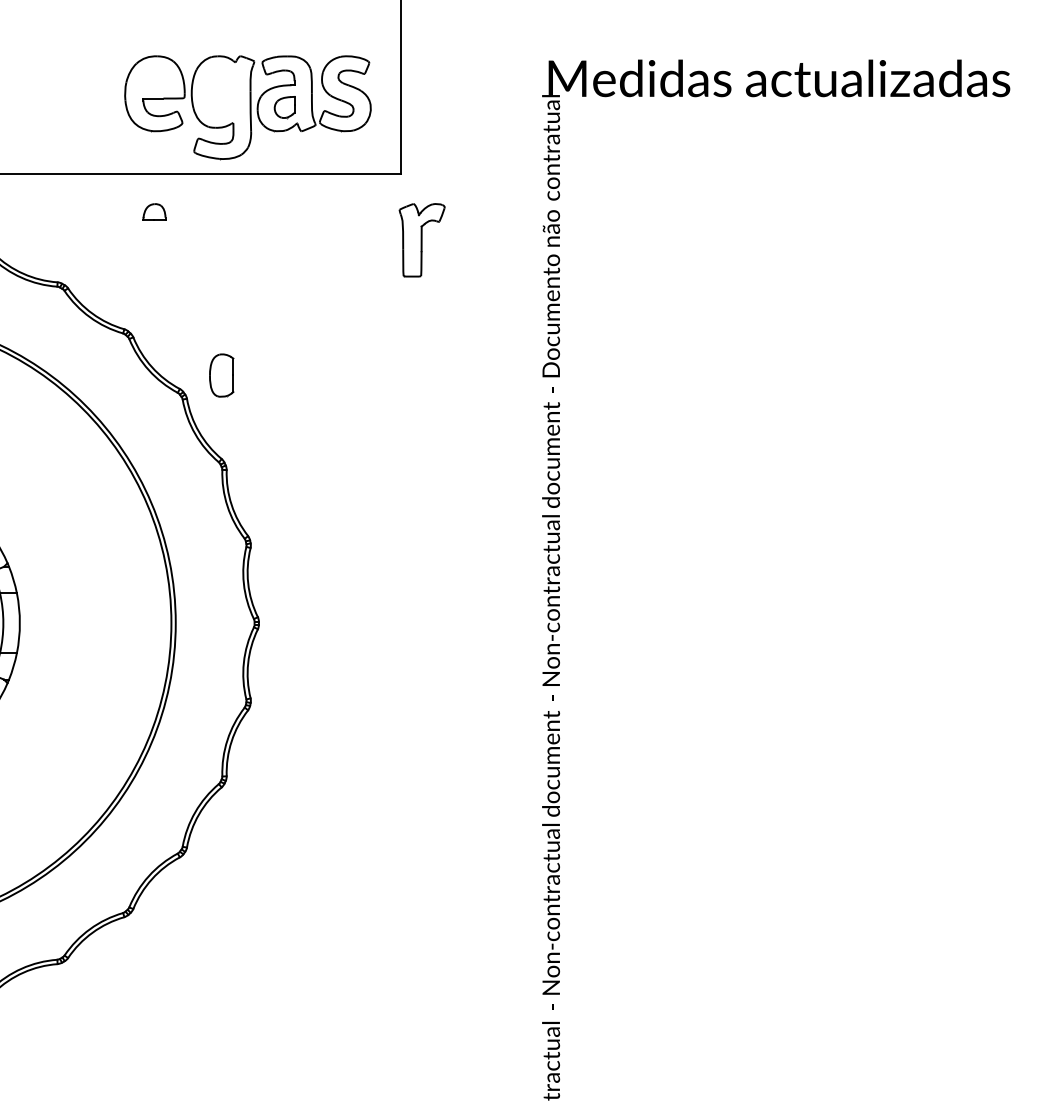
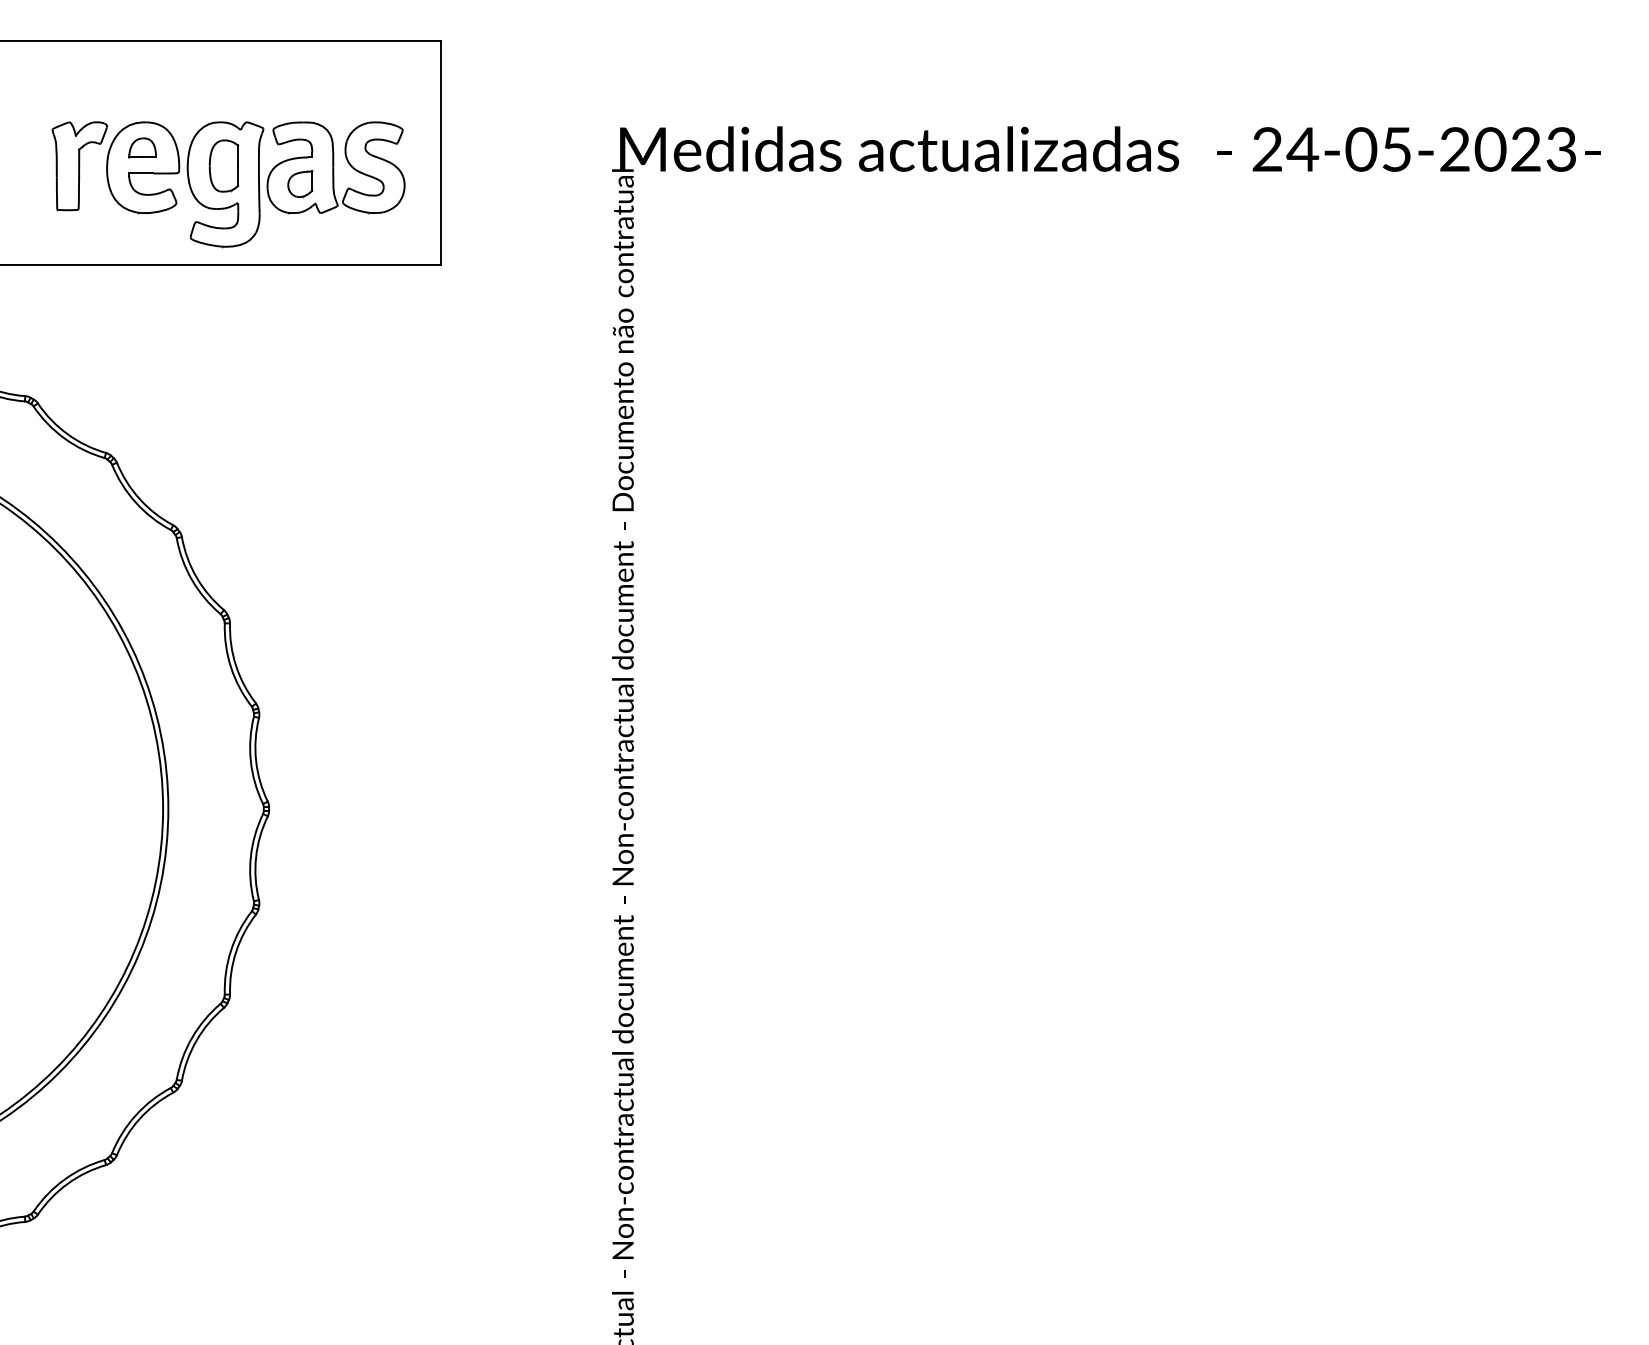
part: (154, 211) -> (142, 147), moved
part: (421, 240) -> (79, 166), moved
part: (221, 375) -> (223, 165), moved

